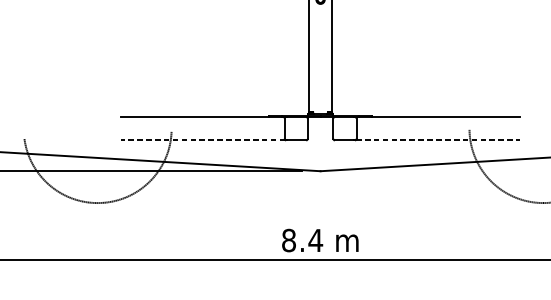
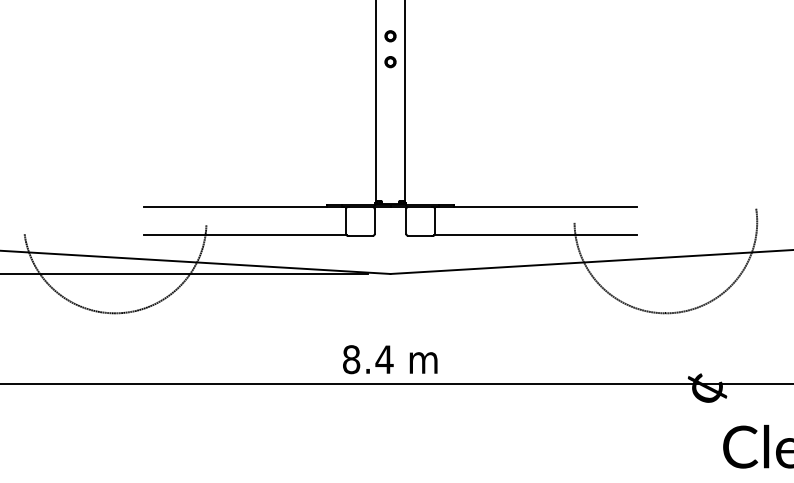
line: (203, 140) -> (245, 235), dashed -> solid
line: (437, 140) -> (535, 235), dashed -> solid

